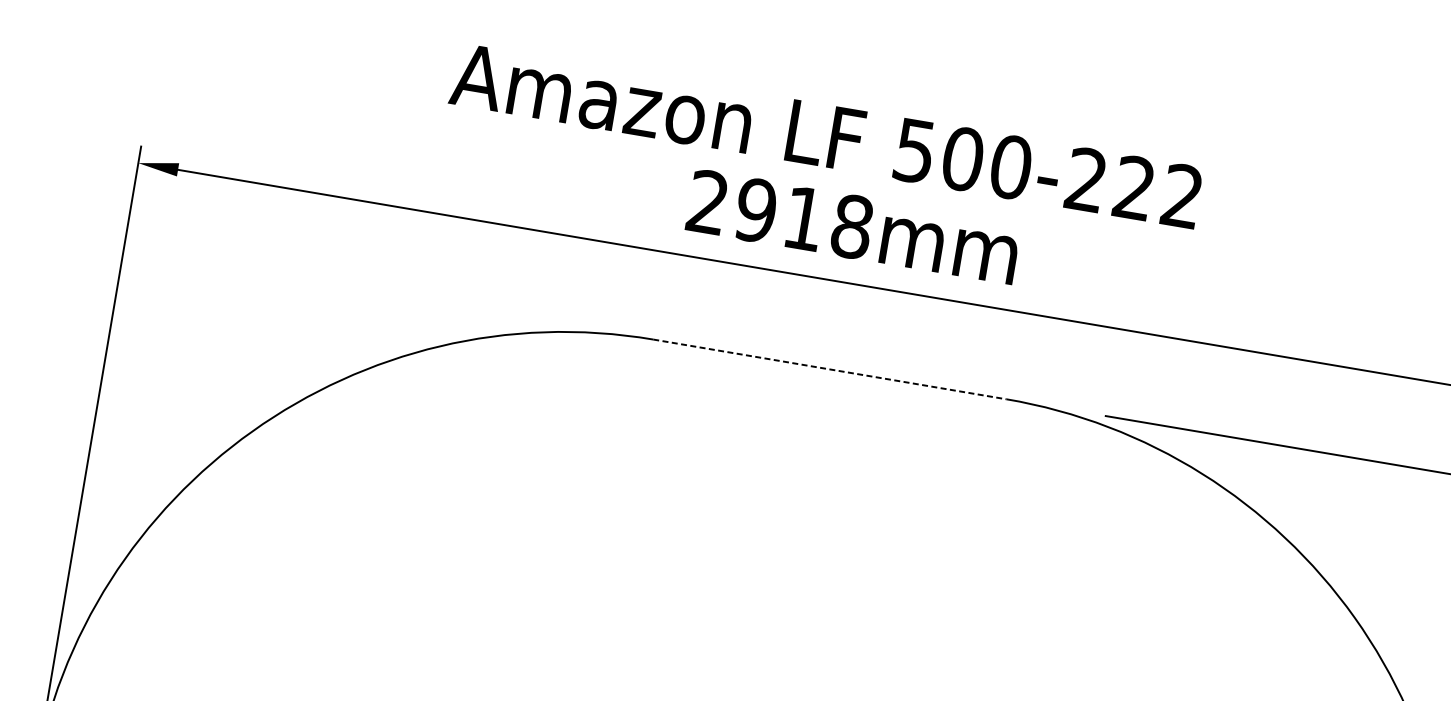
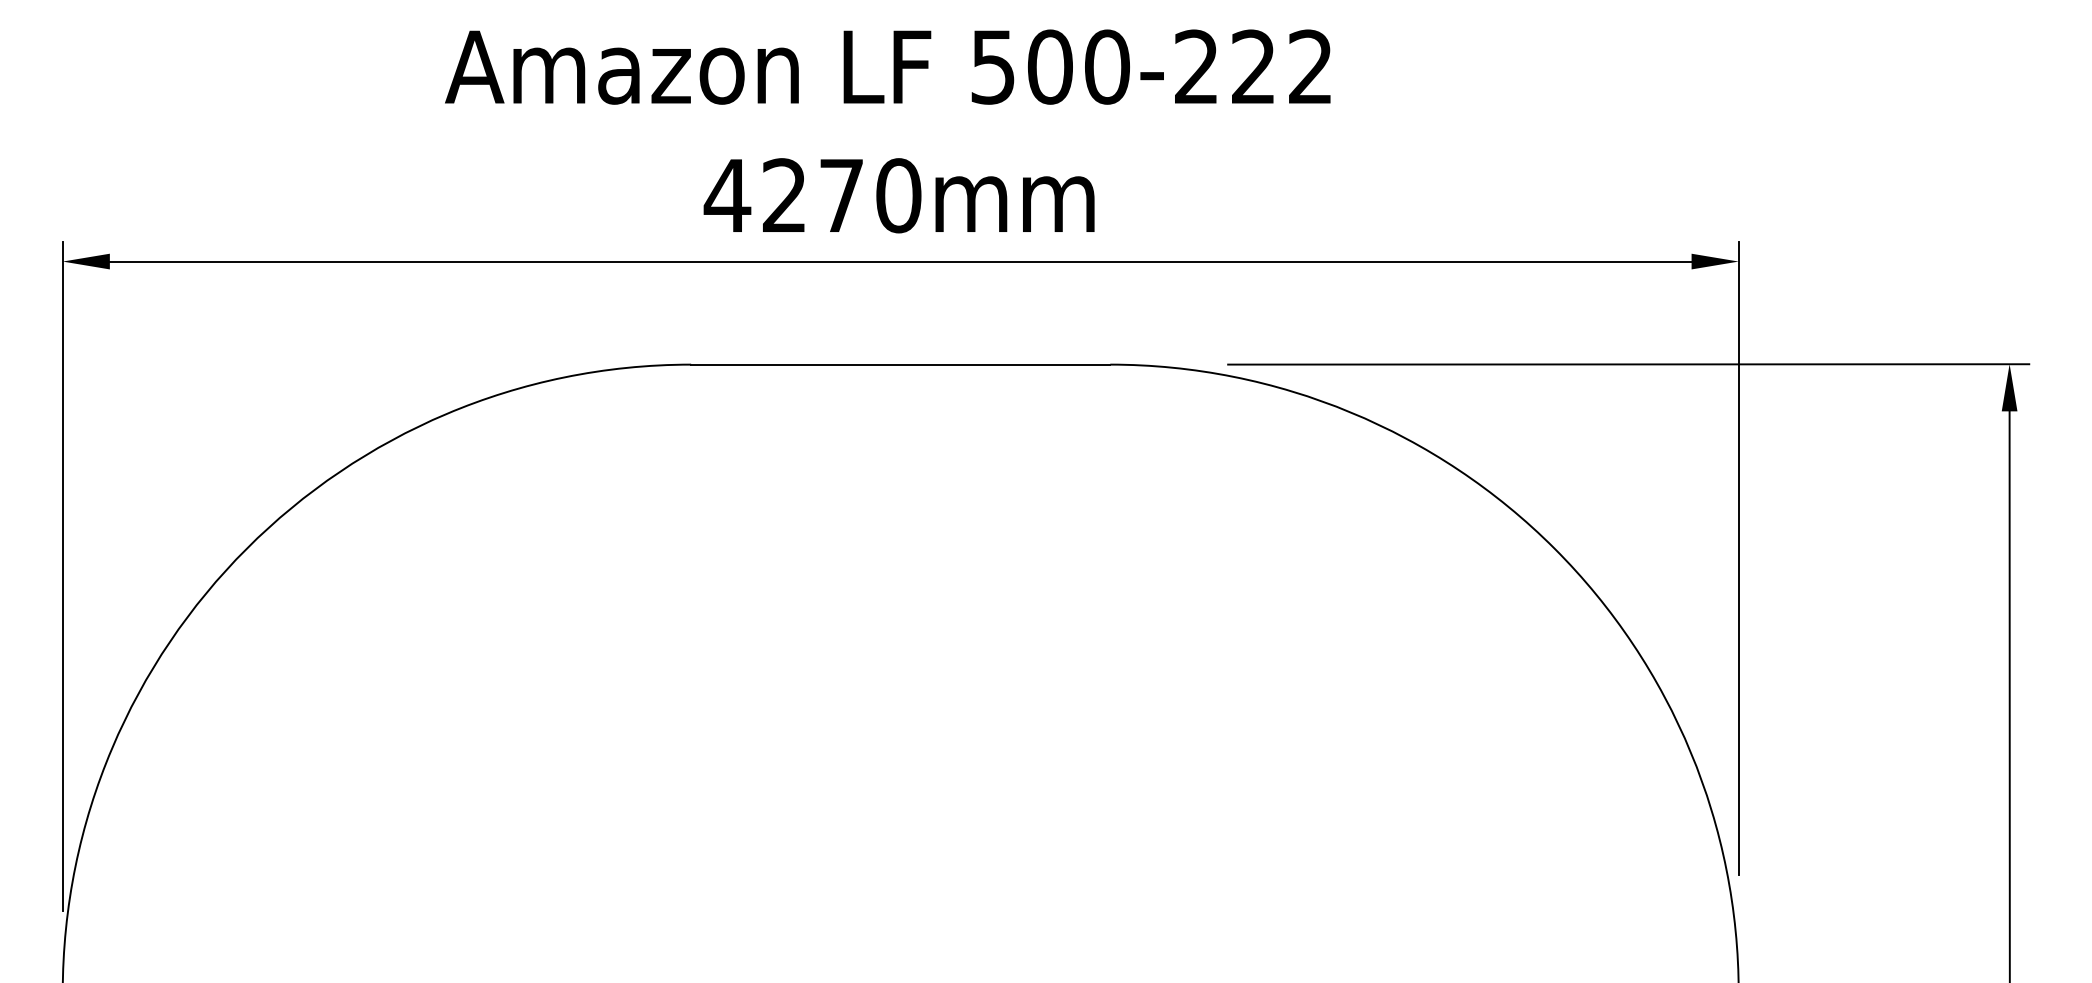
text: (825, 135) -> (887, 66), moved
text: (779, 214) -> (812, 195), 2918mm -> 4270mm
line: (829, 369) -> (900, 364), dashed -> solid

